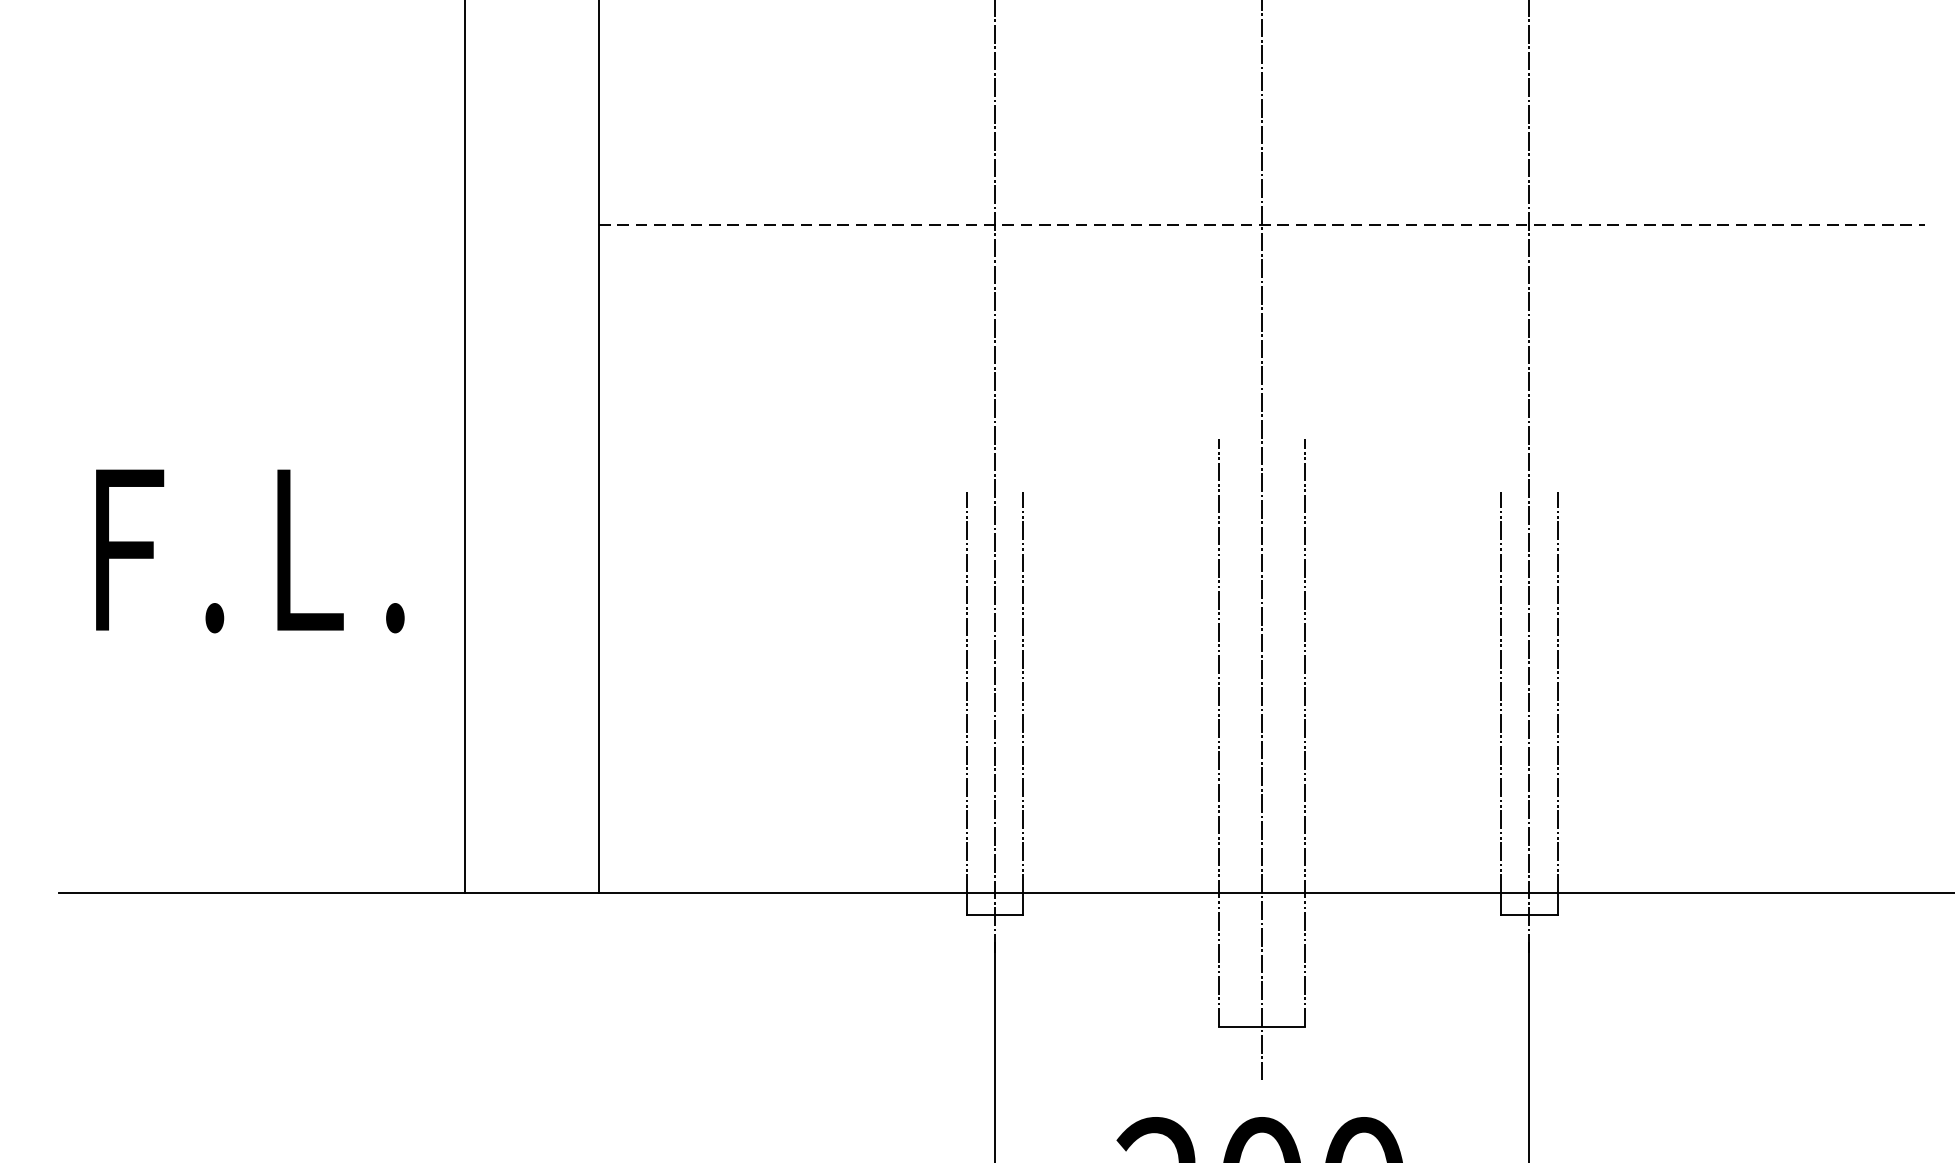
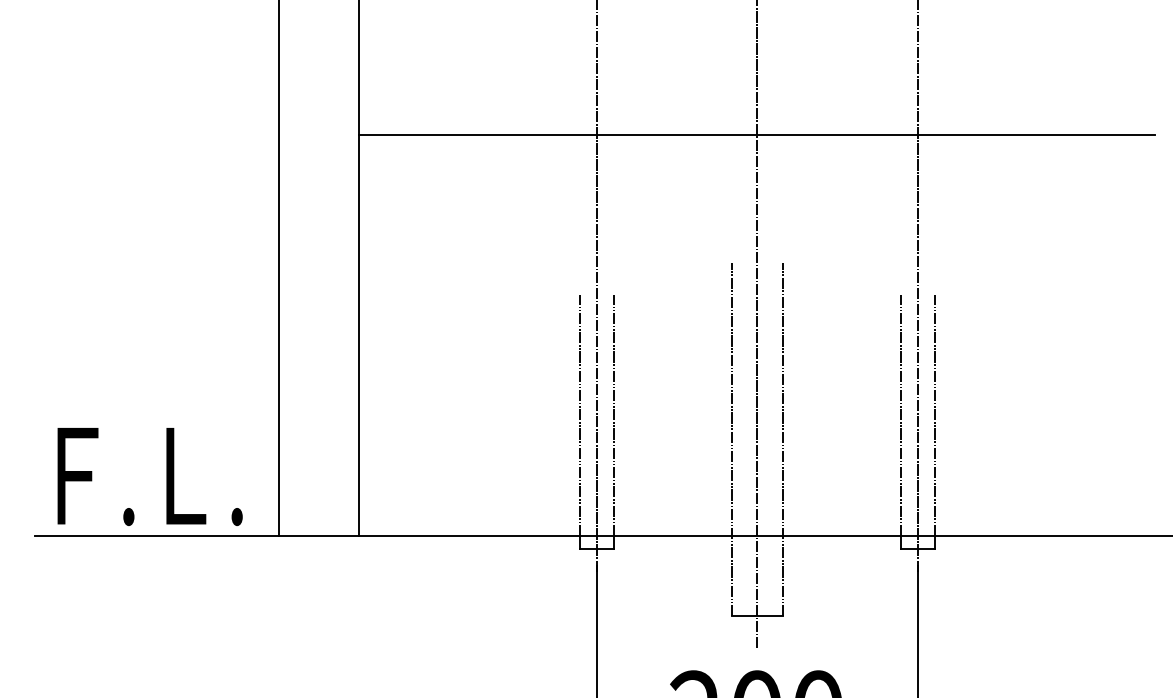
line: (1262, 224) -> (757, 134), dashed -> solid
text: (249, 550) -> (149, 476), moved

